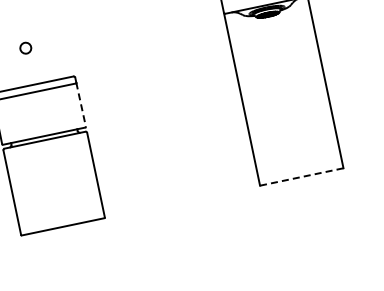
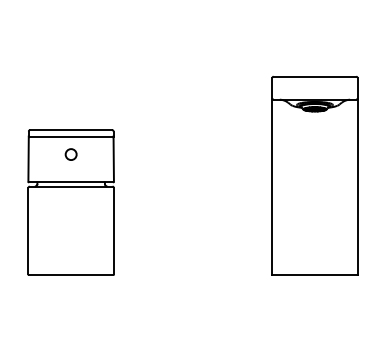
circle: (25, 48) -> (70, 154), moved
line: (80, 105) -> (113, 159), dashed -> solid
line: (301, 177) -> (314, 275), dashed -> solid

